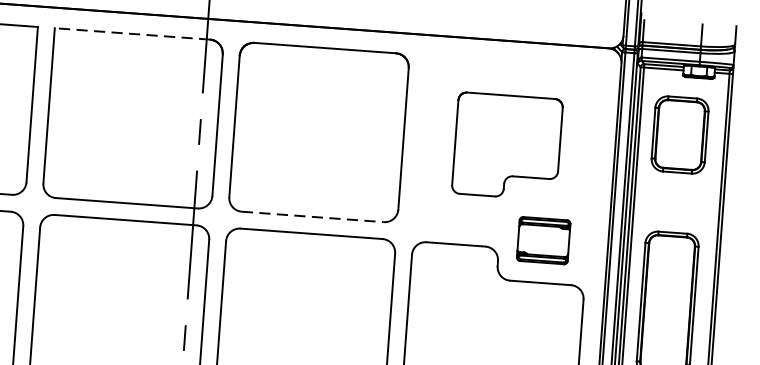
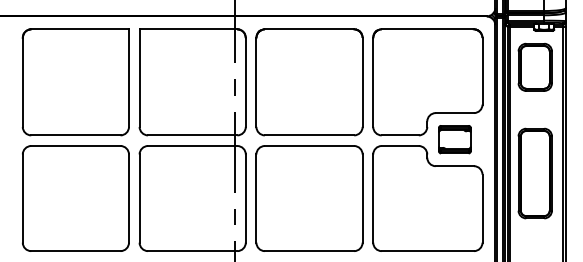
line: (132, 34) -> (188, 29), dashed -> solid
part: (506, 146) -> (427, 82), size x1.67
line: (312, 217) -> (309, 135), dashed -> solid

